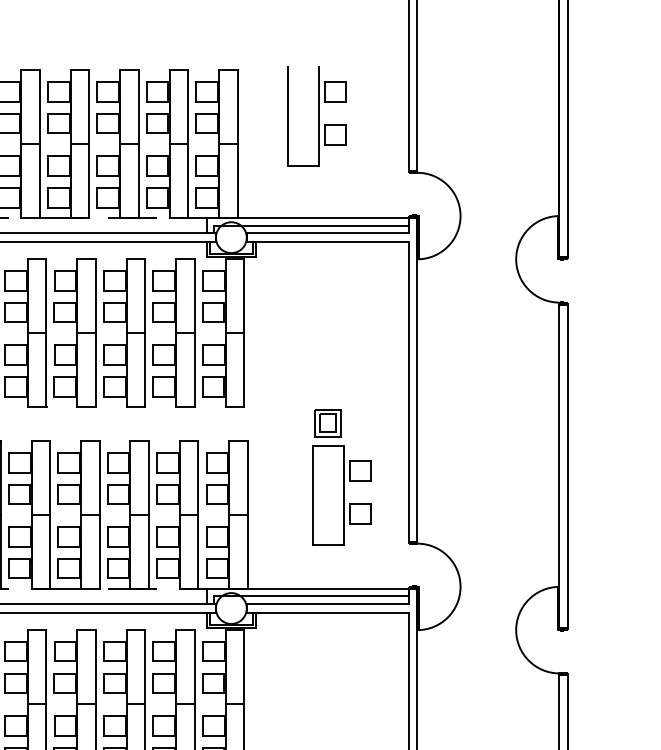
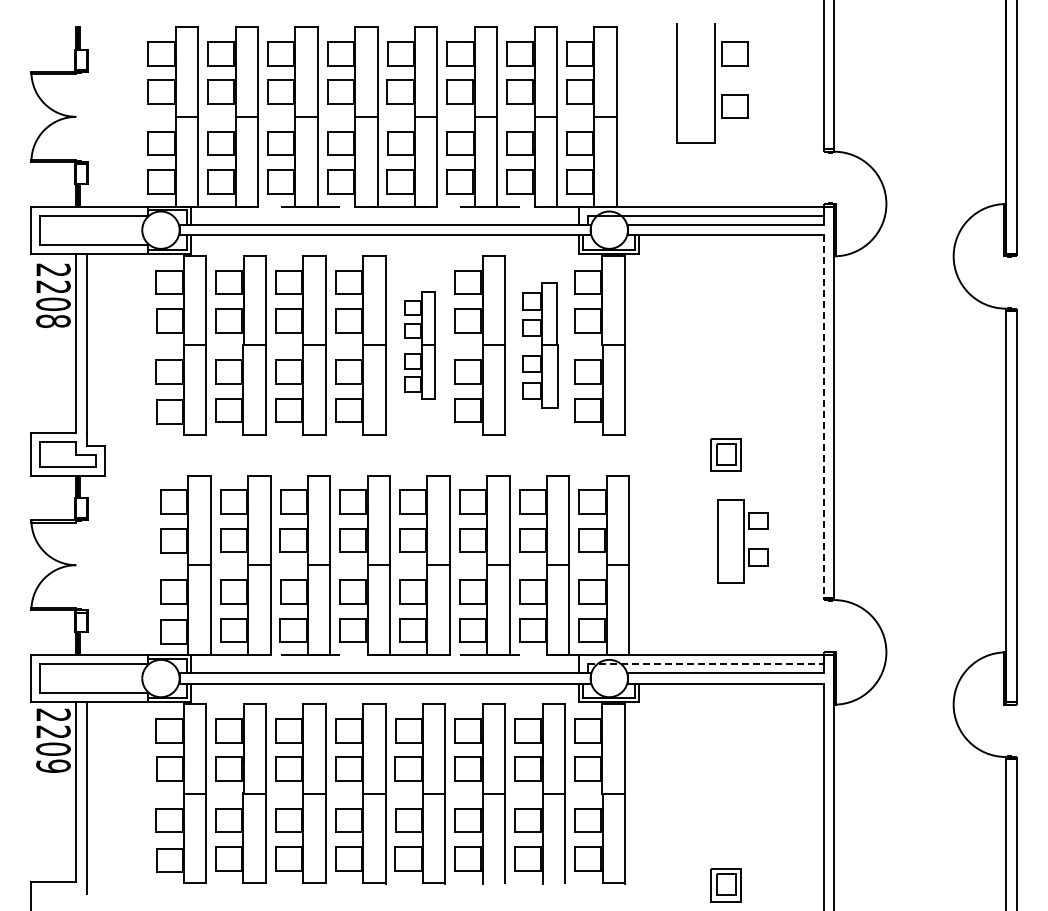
part: (74, 333) -> (419, 345), size x0.6
part: (173, 333) -> (539, 345), size x0.7
line: (408, 392) -> (823, 417), solid -> dashed
part: (341, 495) -> (742, 541), size x0.7
line: (310, 596) -> (705, 663), solid -> dashed

